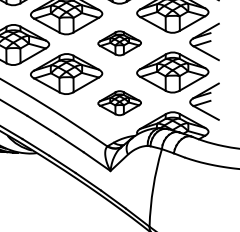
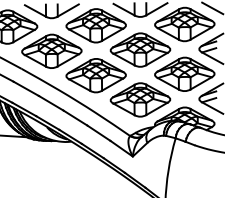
part: (119, 42) -> (140, 49), size x1.67
part: (119, 102) -> (140, 99), size x1.67

